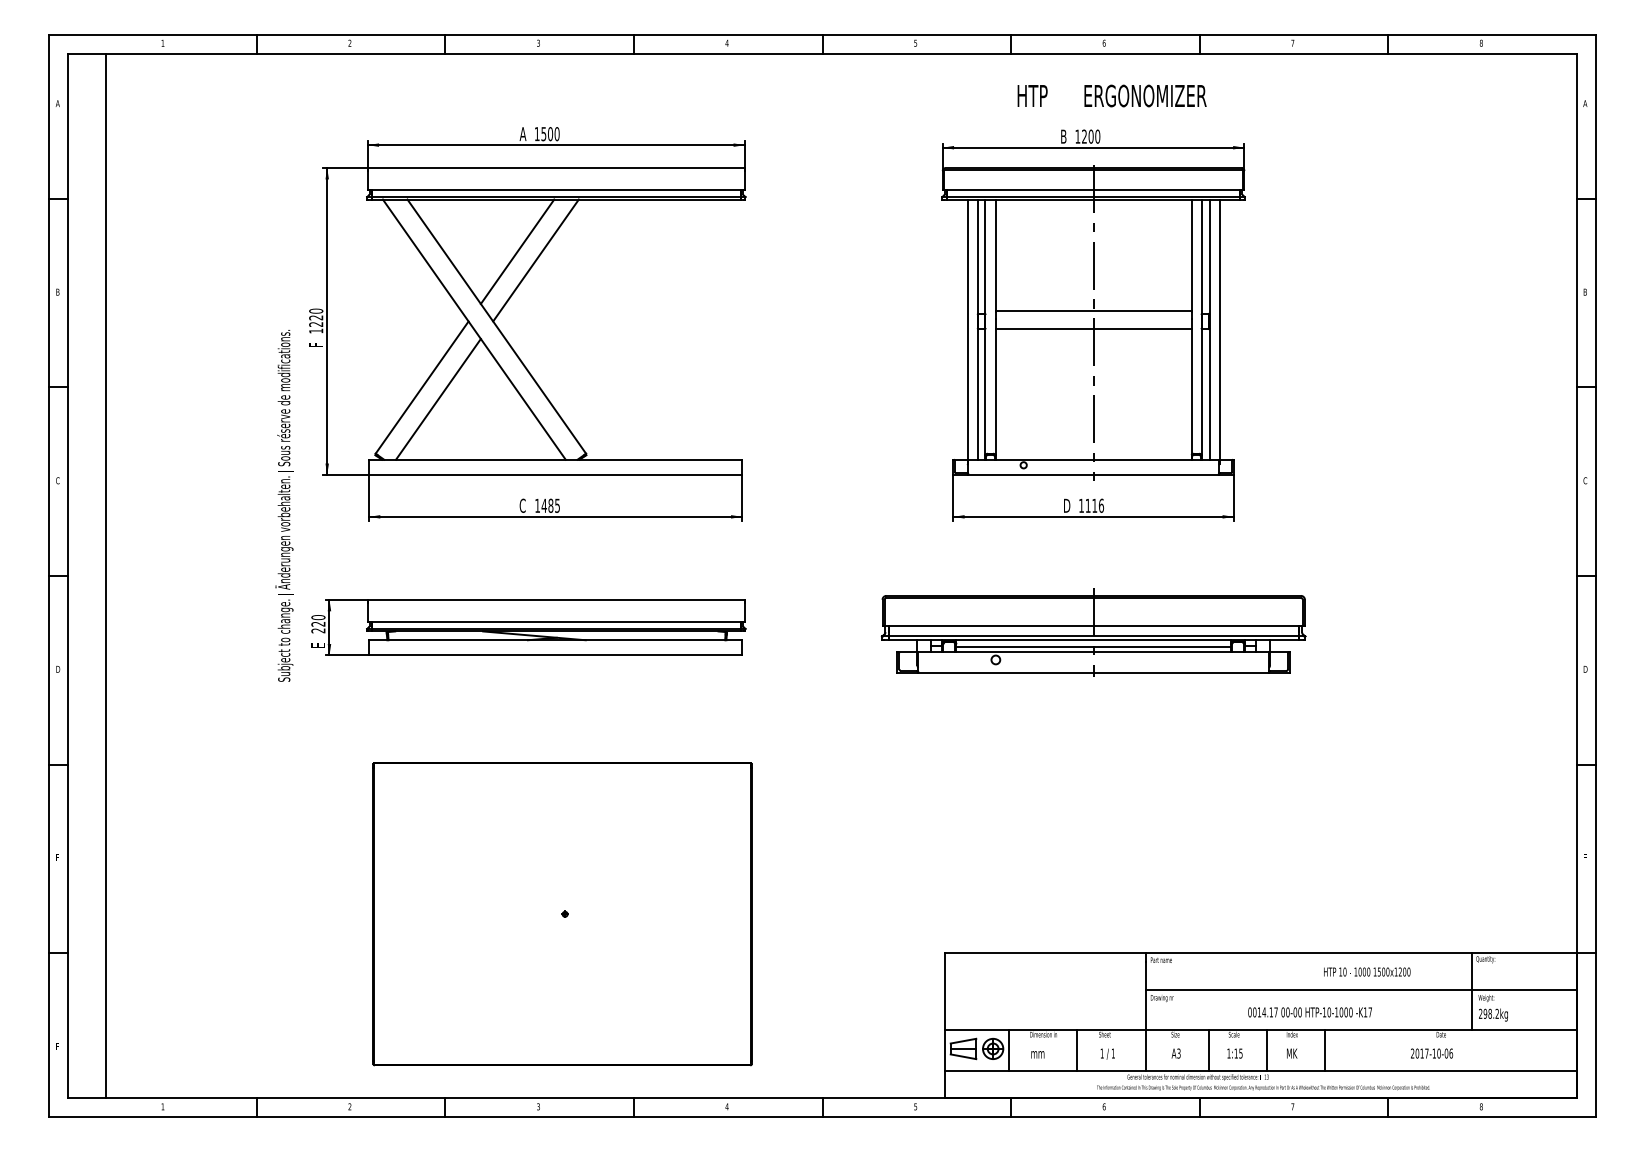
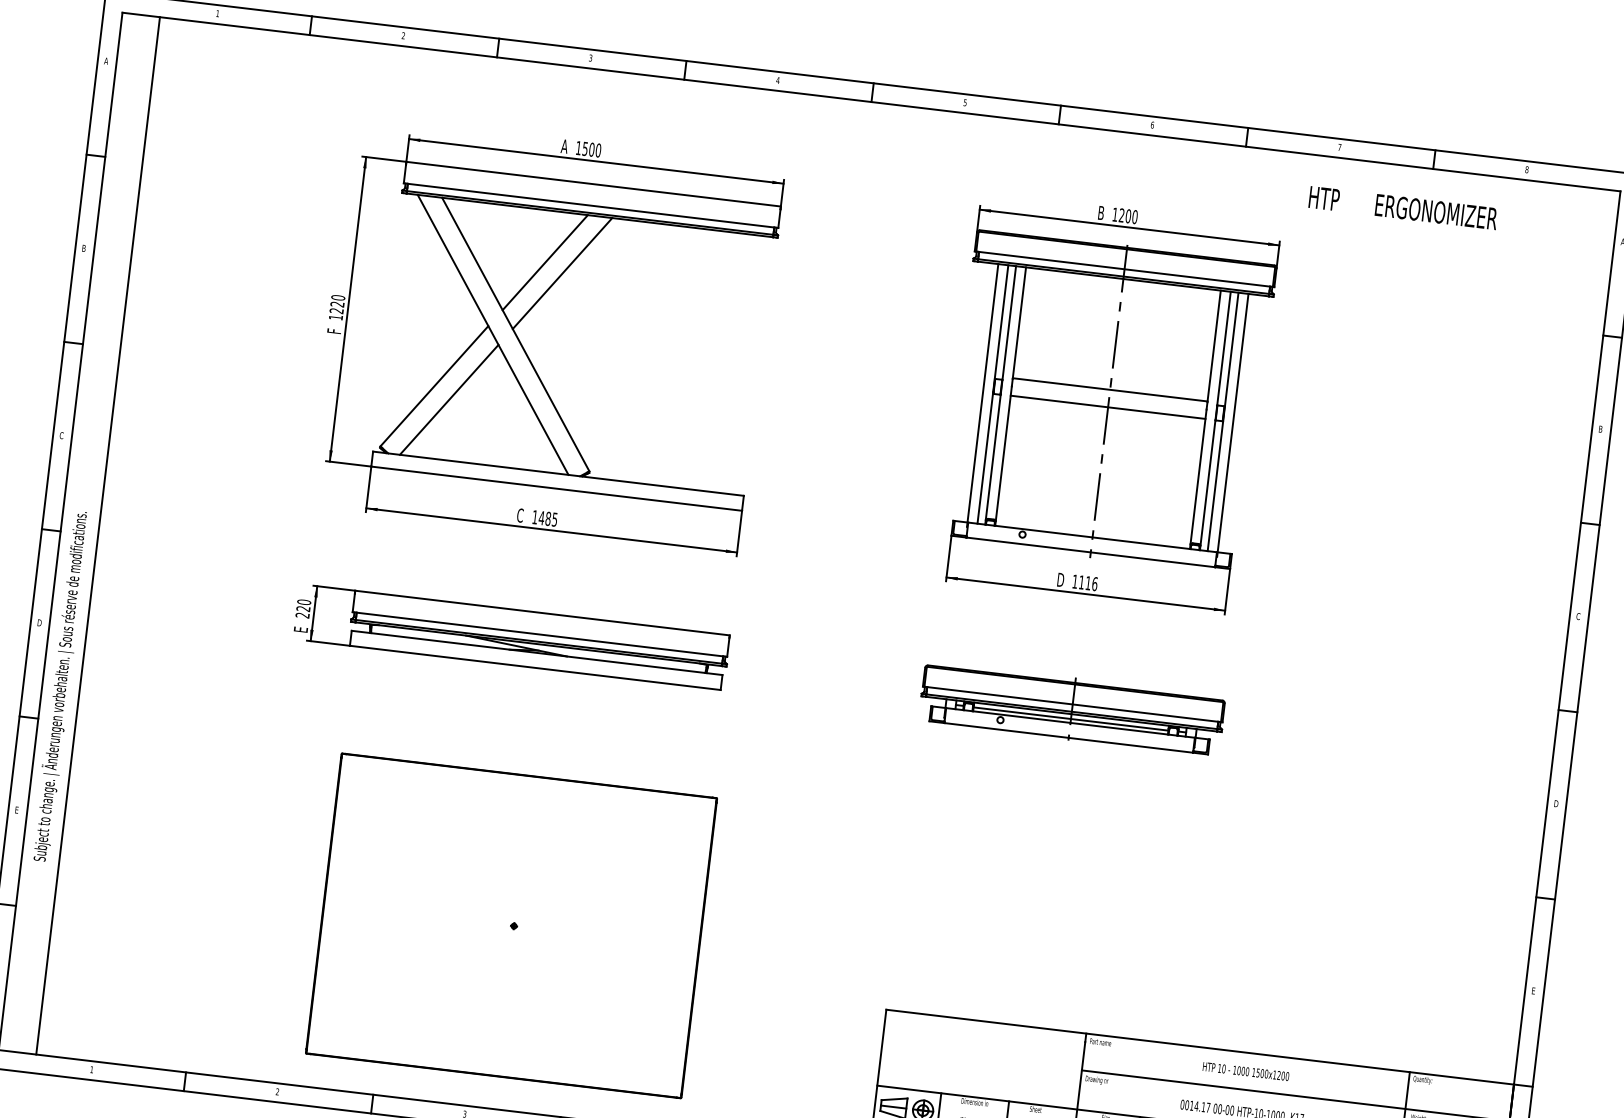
text: (1111, 95) -> (1402, 207), moved
text: (284, 505) -> (60, 686), moved
part: (1093, 632) -> (1072, 708), size x0.71
text: (1367, 971) -> (1246, 1071), moved

